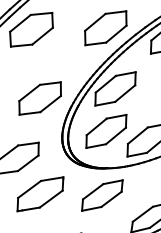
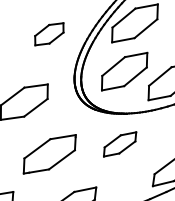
part: (39, 98) -> (48, 34), size x0.6
part: (40, 194) -> (49, 154), moved
part: (102, 195) -> (120, 144), size x0.7

